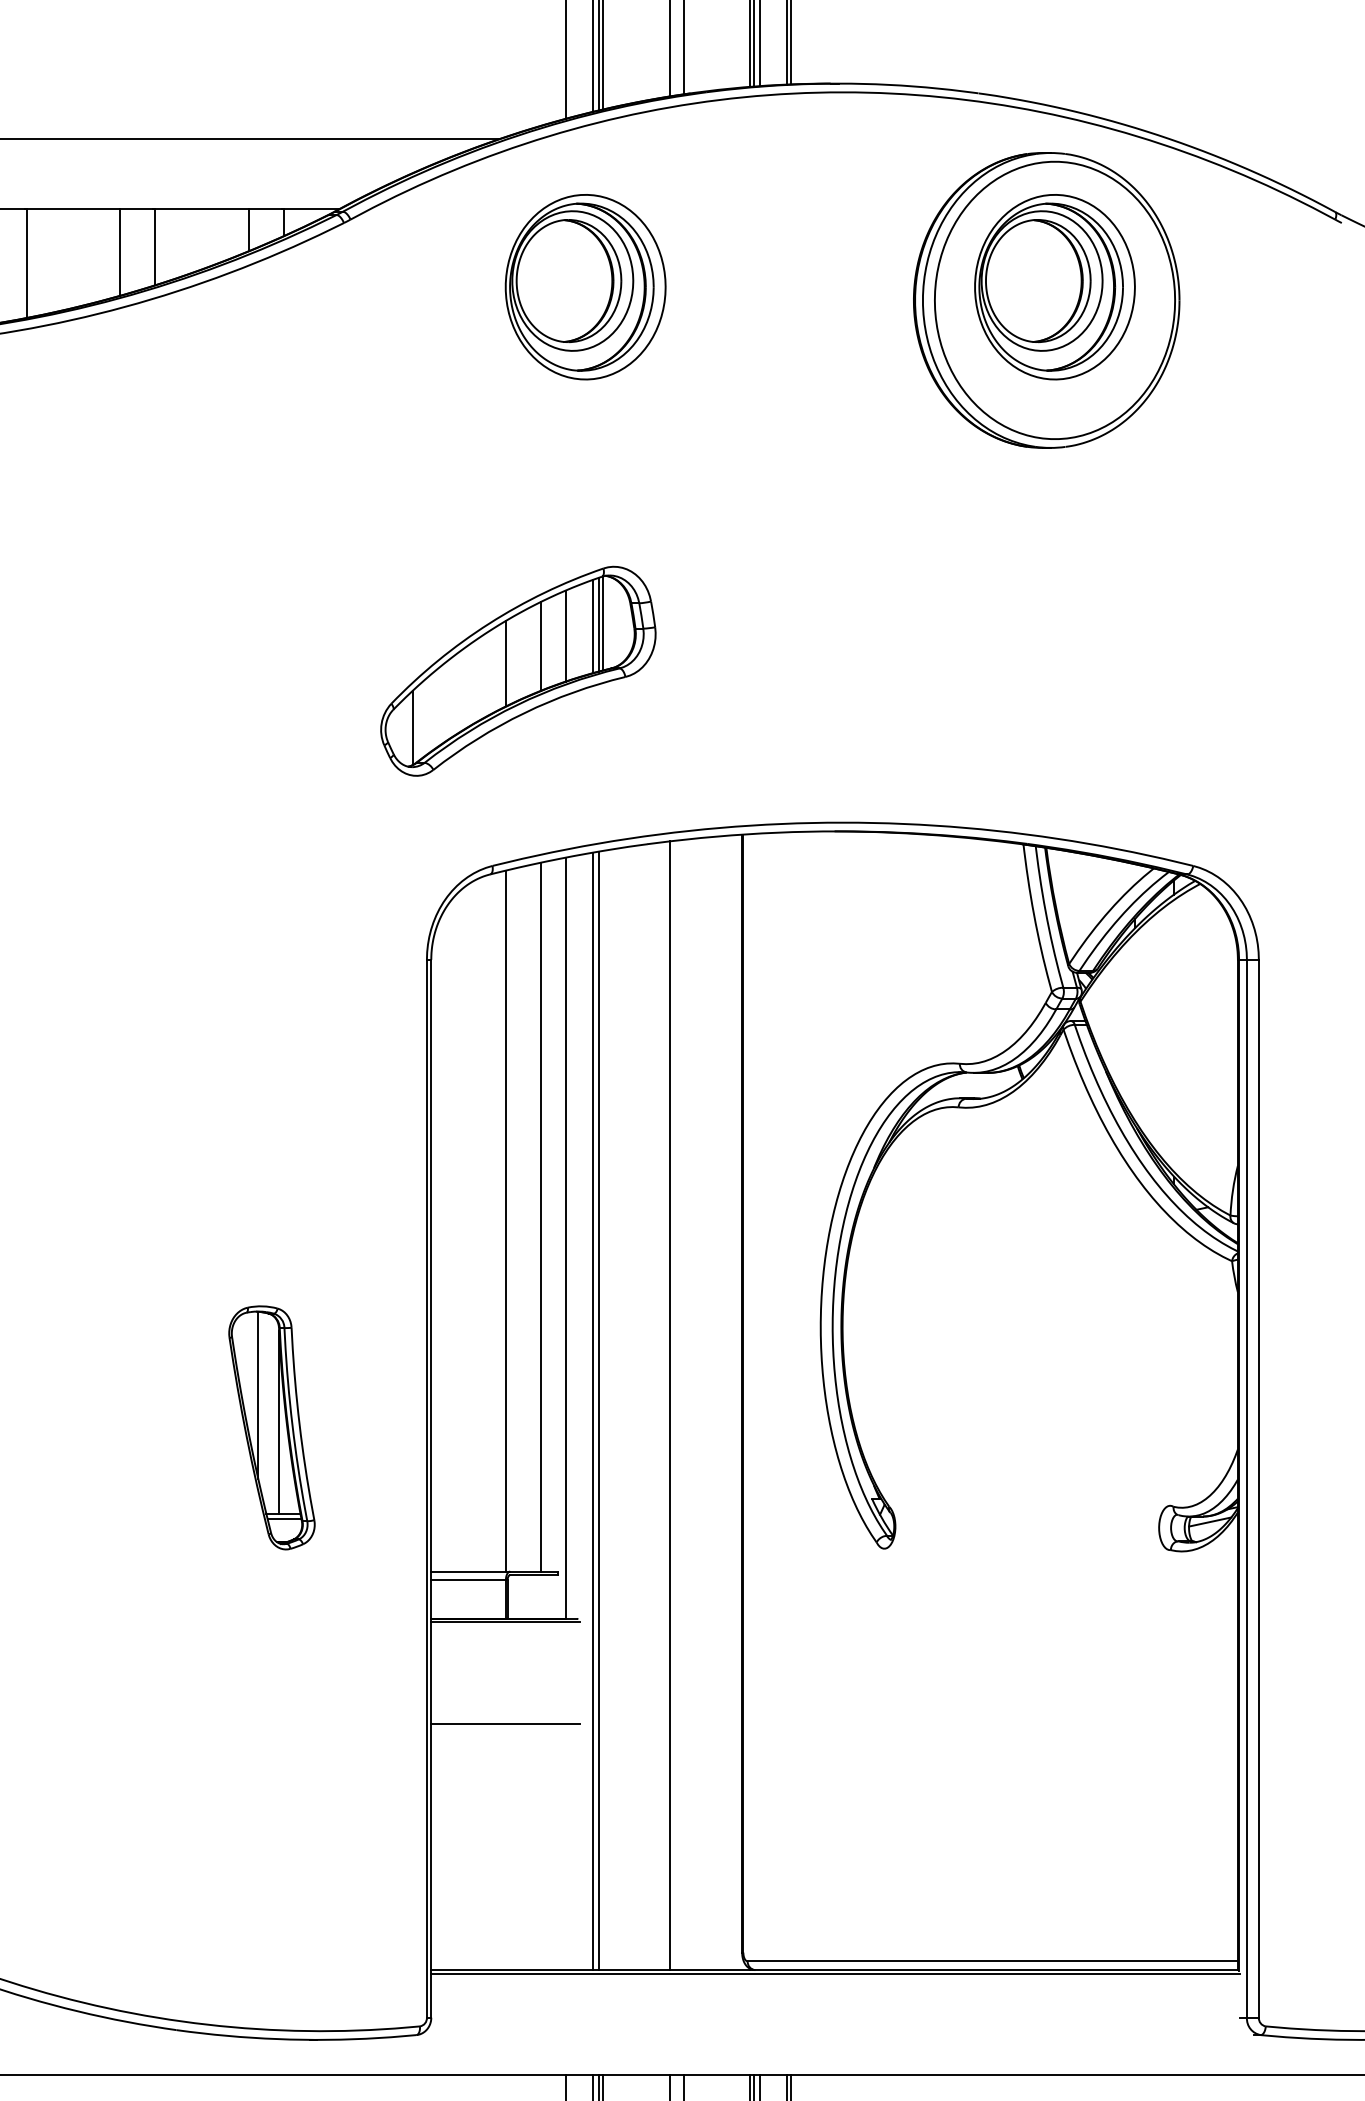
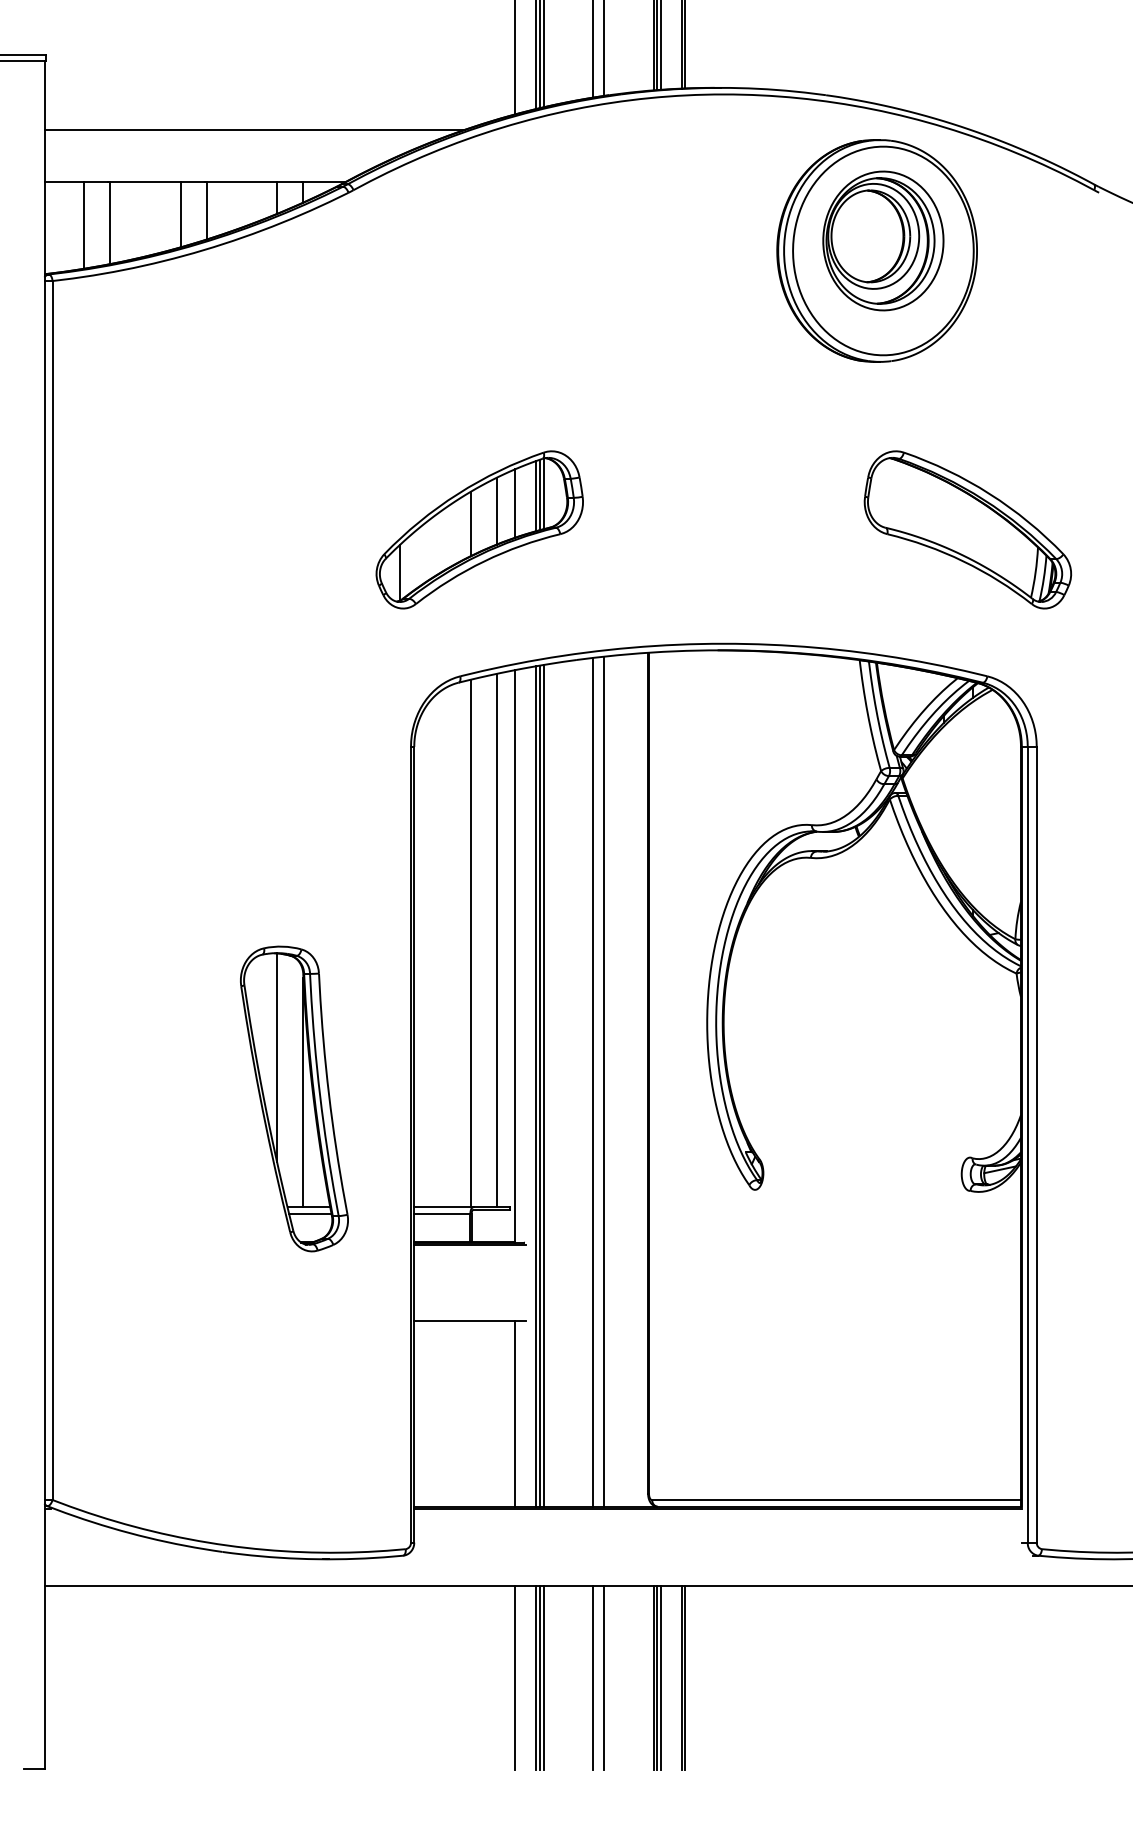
part: (585, 286) -> (530, 240), removed
part: (1166, 670) -> (967, 529), added
line: (684, 1404) -> (604, 1081), added
line: (603, 1409) -> (543, 1085), added
part: (272, 1427) -> (294, 1098), size x1.67
line: (565, 1846) -> (515, 1413), added

